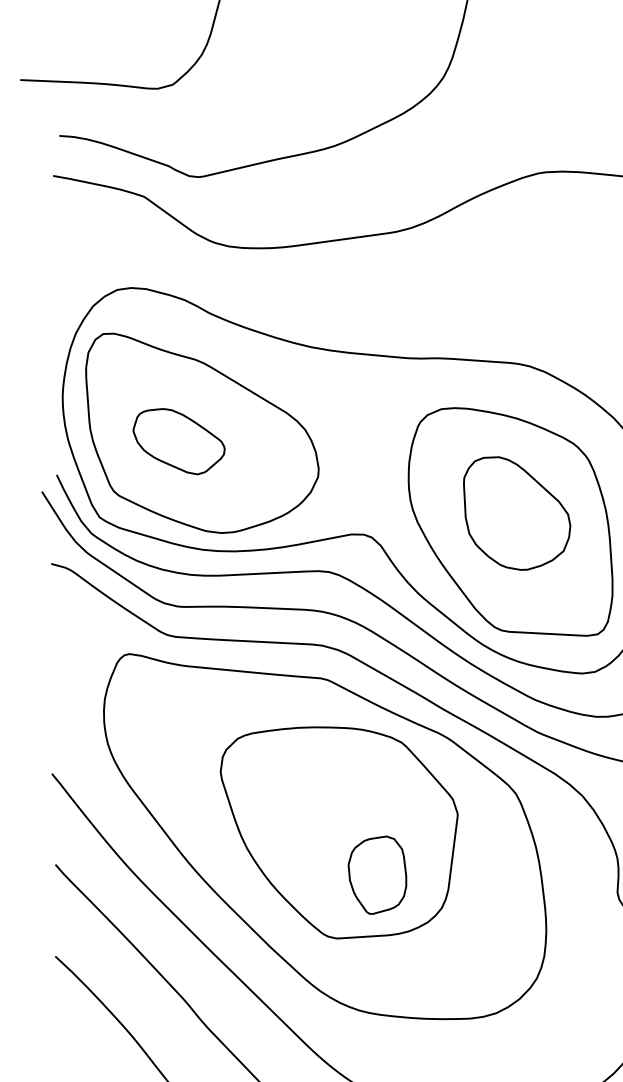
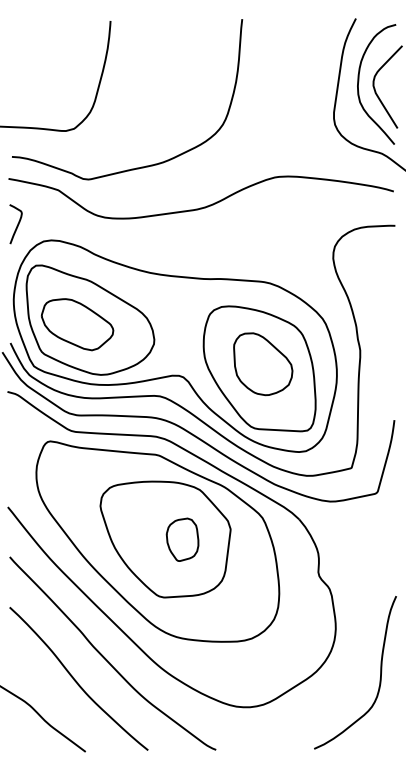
curve: (67, 260) -> (16, 225), added
part: (178, 441) -> (77, 324), size x1.43
part: (377, 874) -> (182, 539), moved

